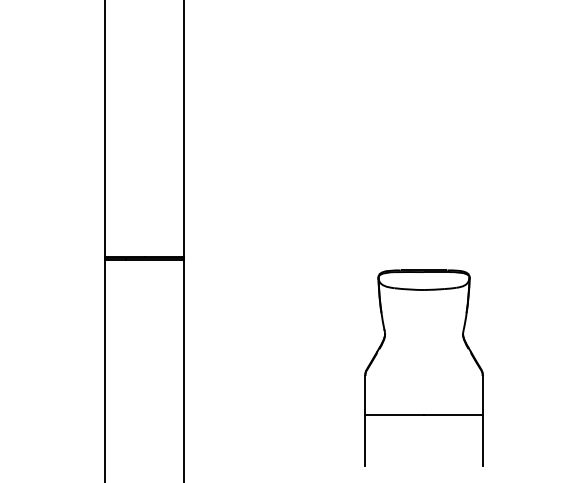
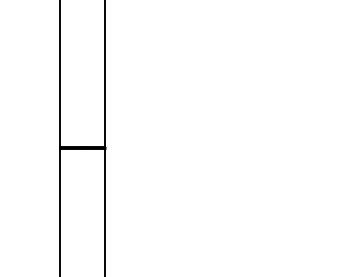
part: (423, 367) -> (242, 210), removed

